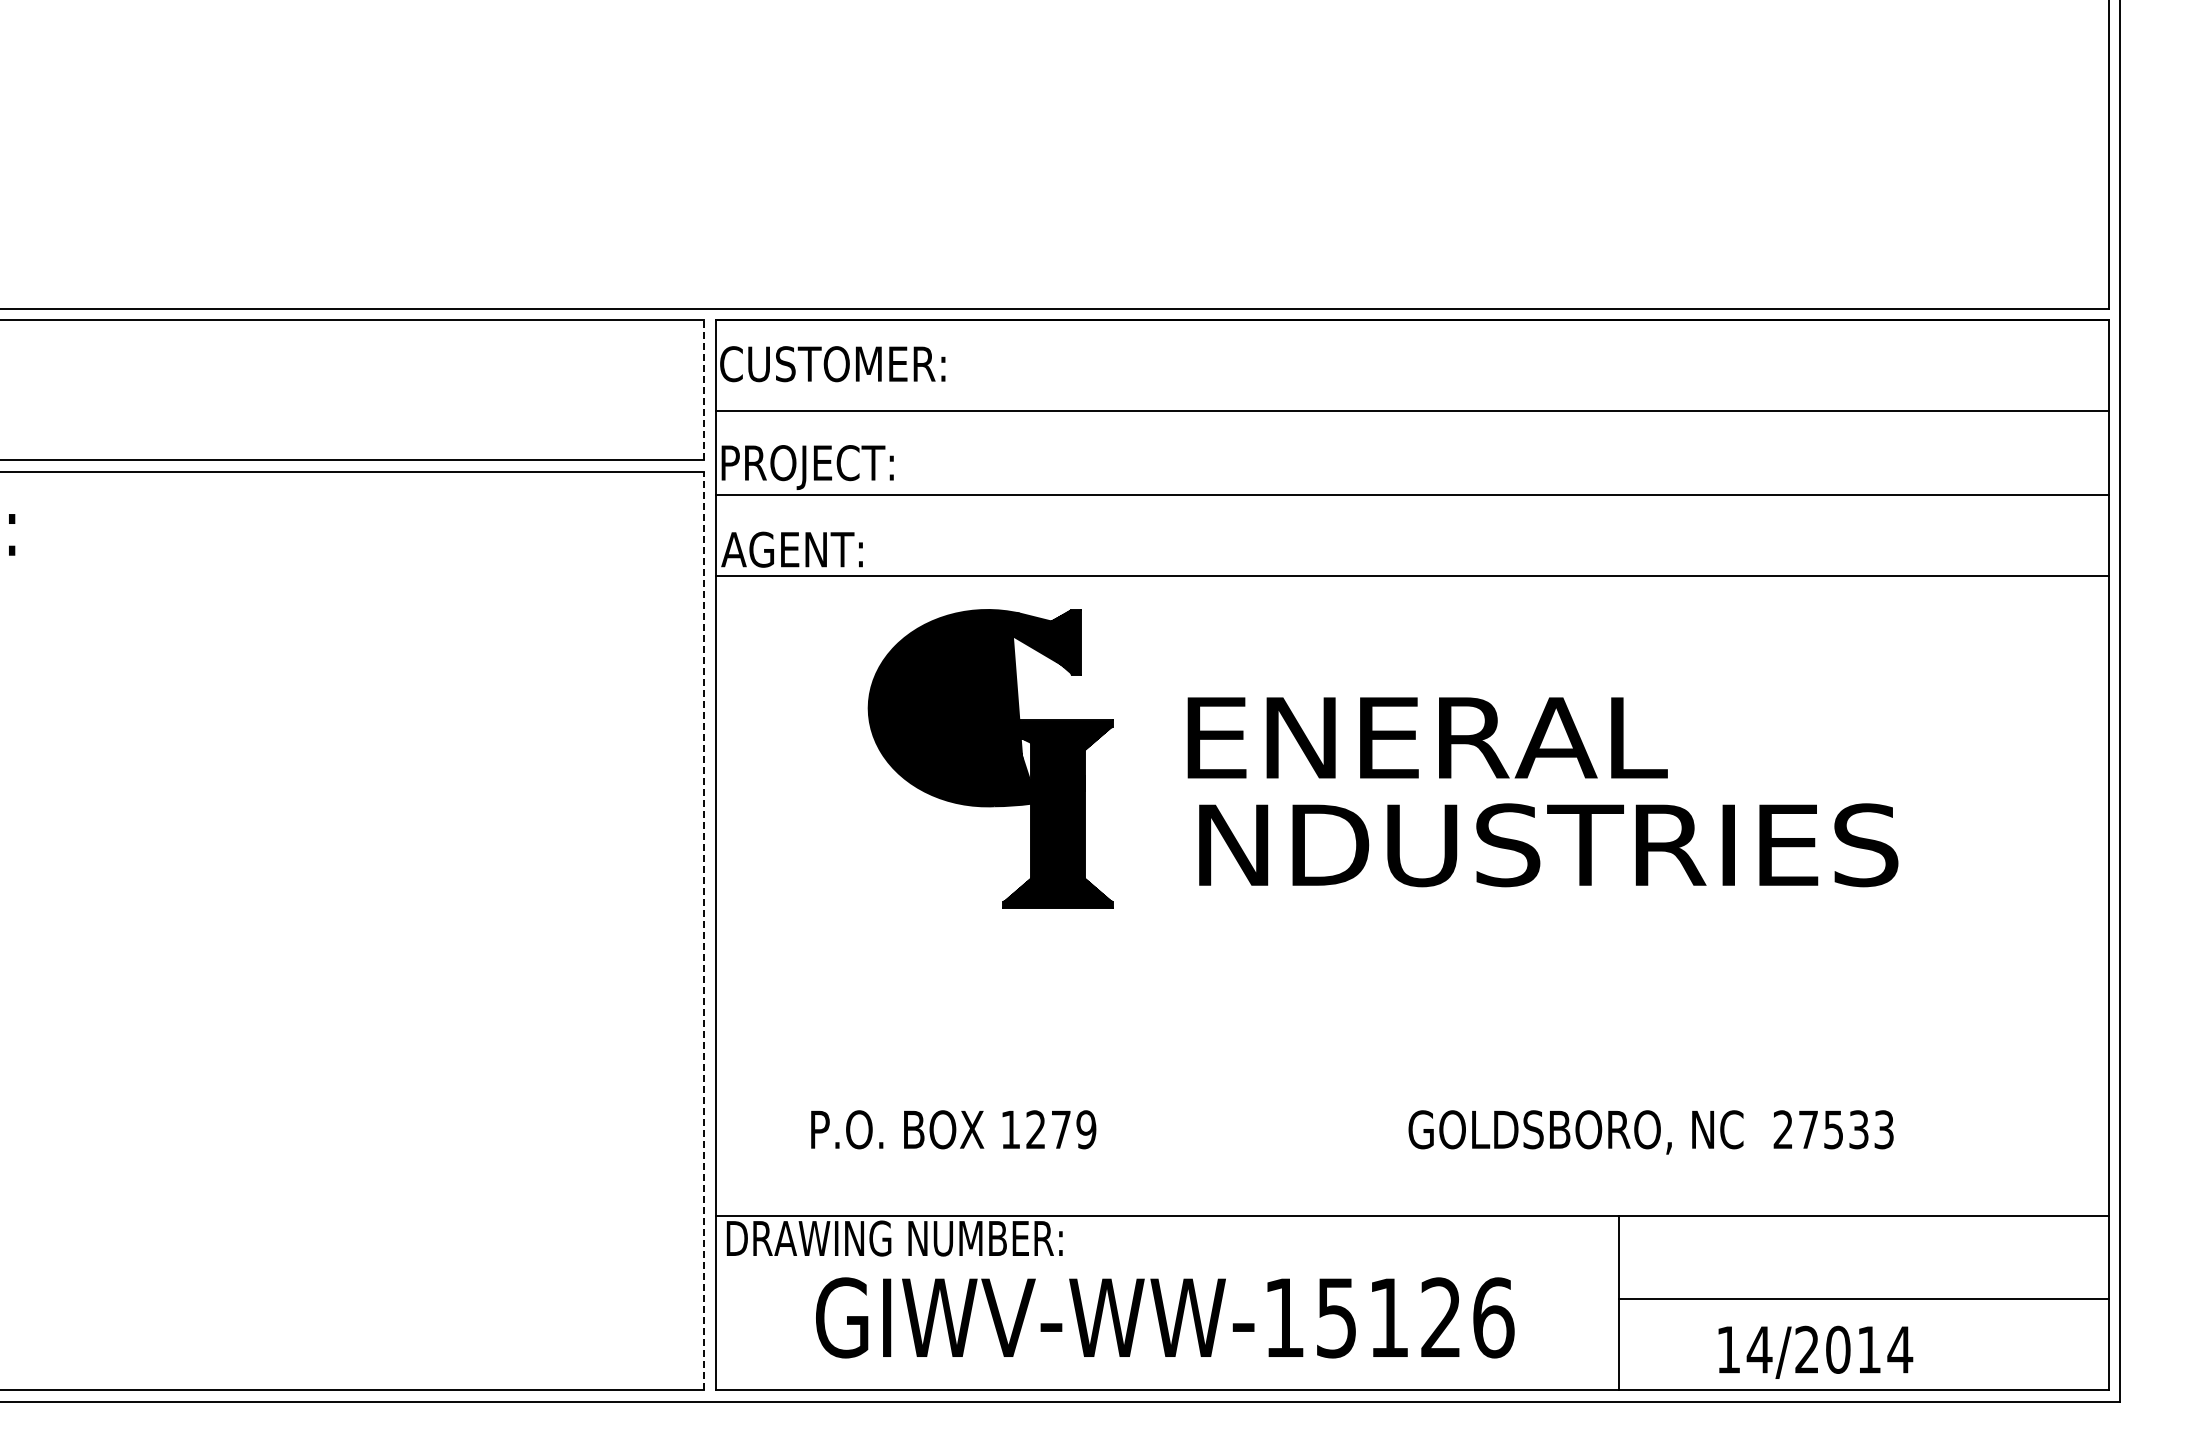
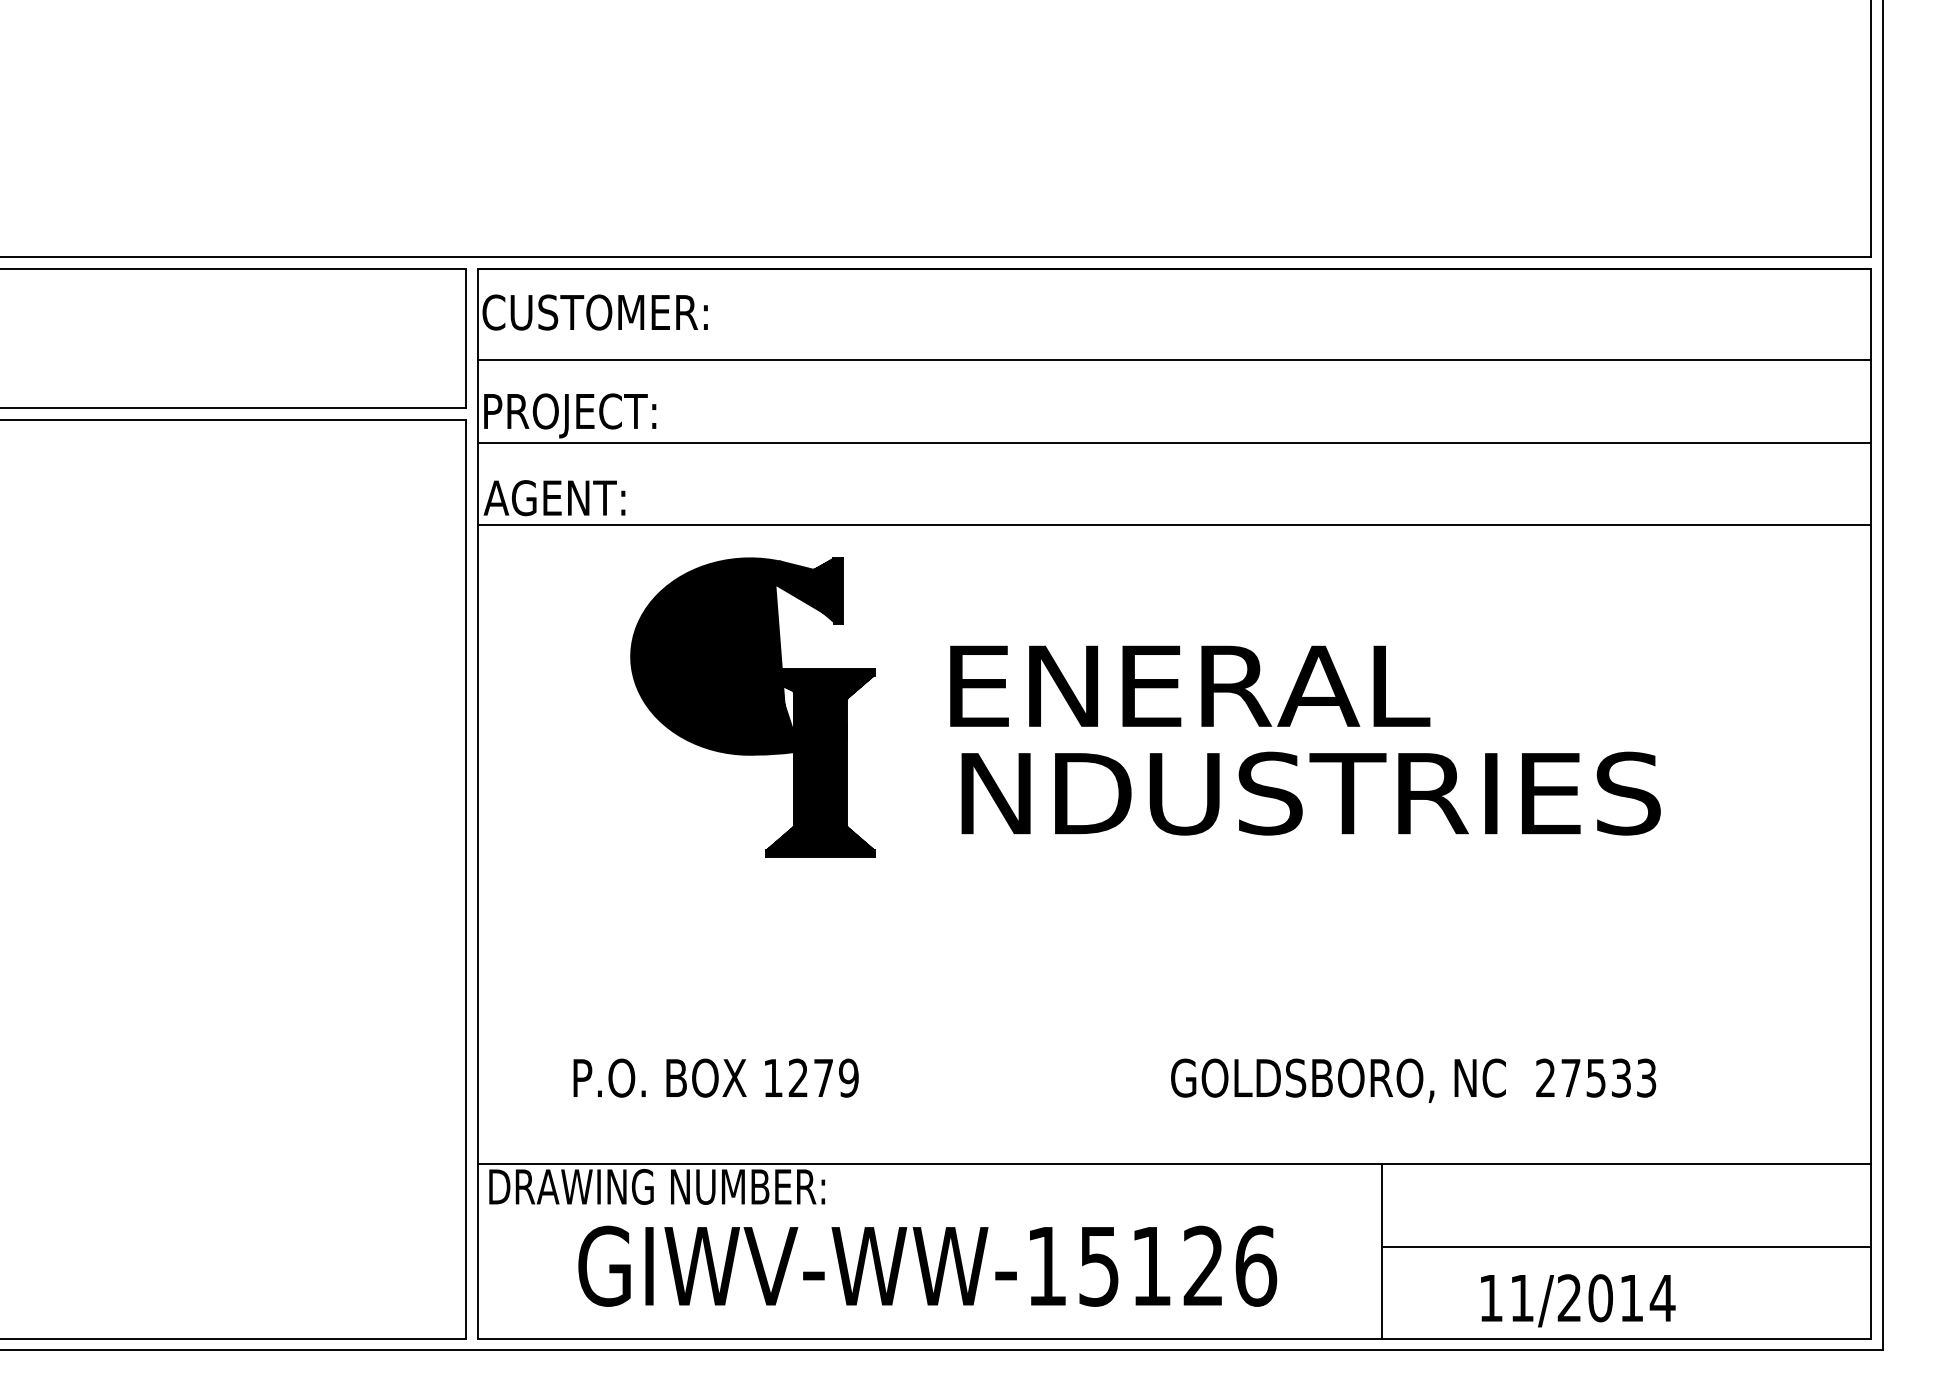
line: (704, 390) -> (466, 338), dashed -> solid
line: (704, 930) -> (466, 878), dashed -> solid
text: (1759, 1349) -> (1521, 1297), 14/2014 -> 11/2014

